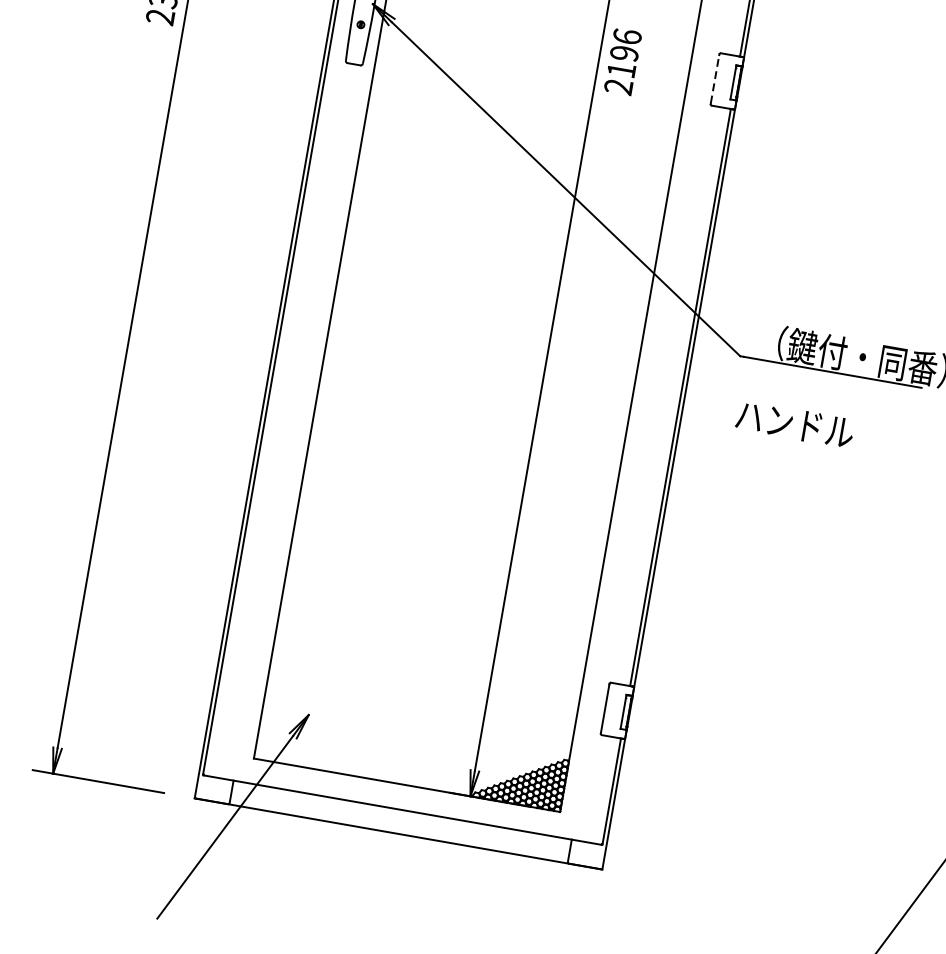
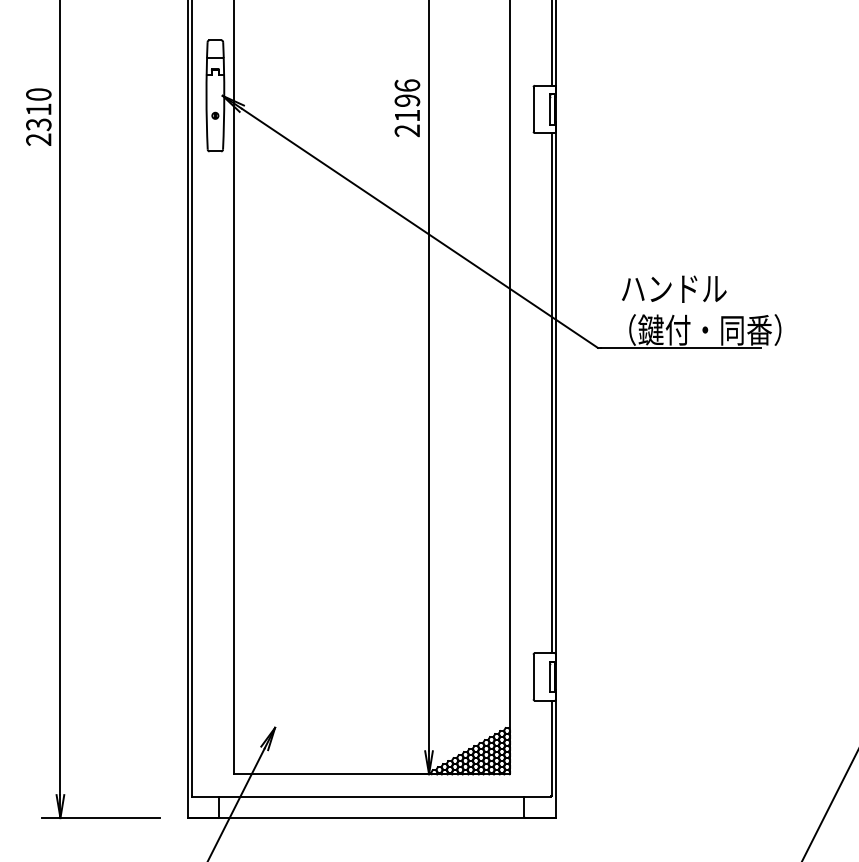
text: (623, 62) -> (407, 108), moved
line: (714, 79) -> (533, 109), dashed -> solid
text: (795, 423) -> (674, 288), moved

